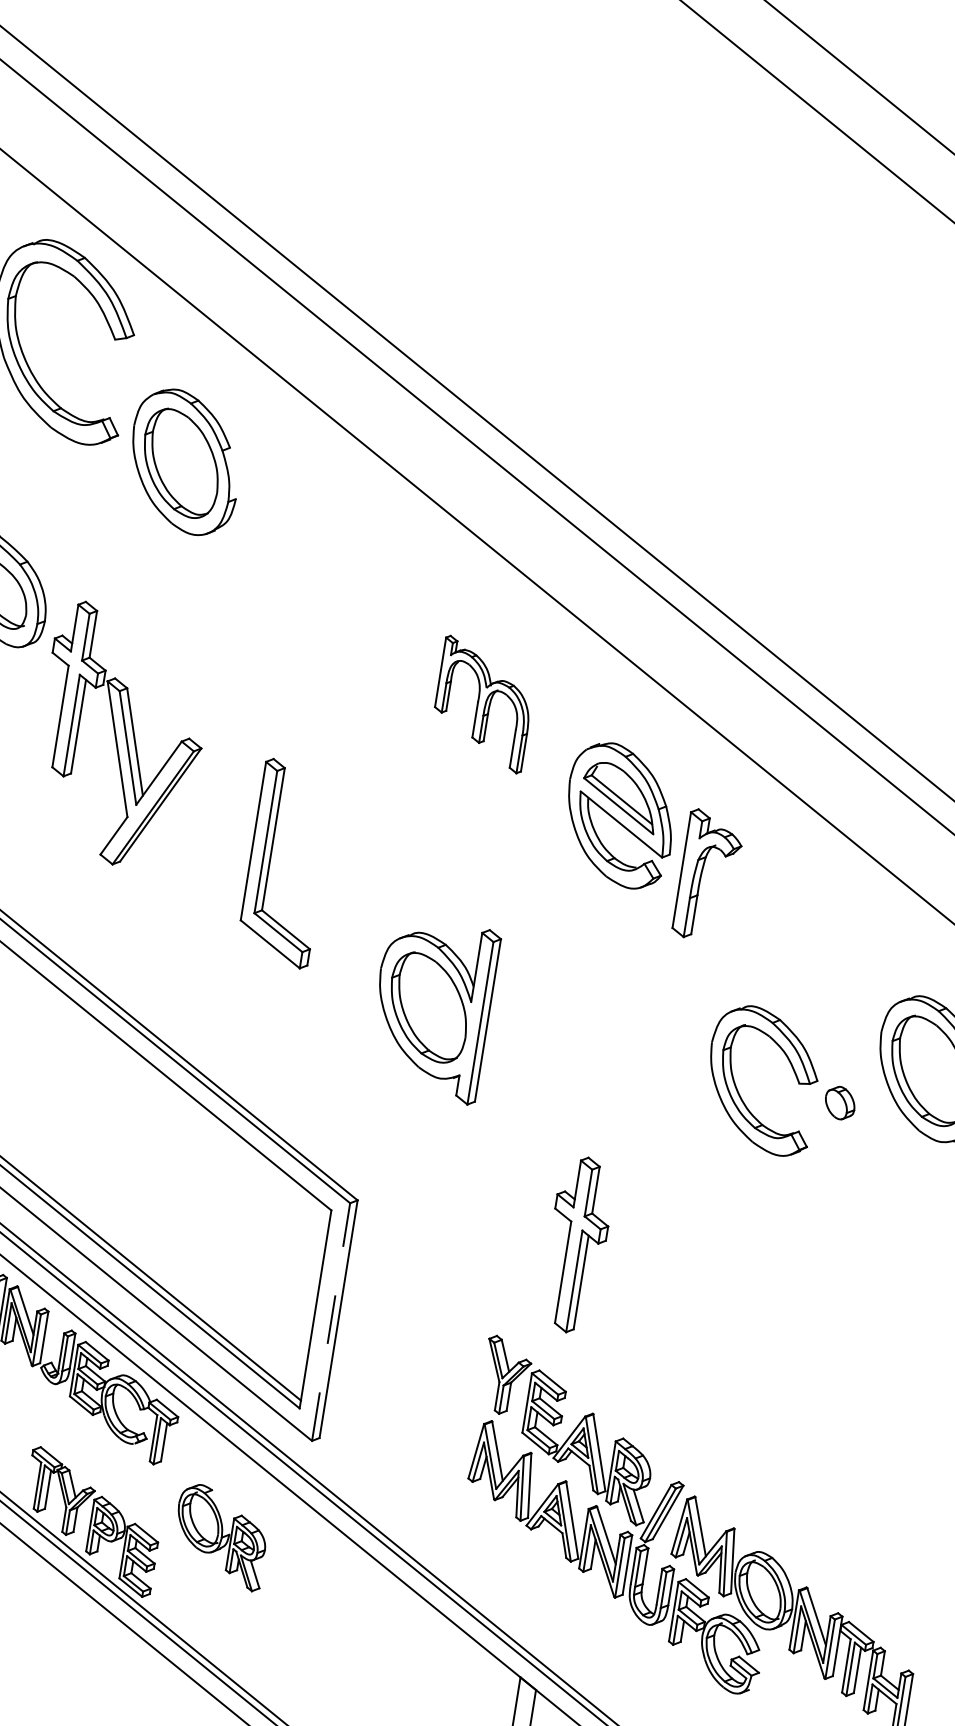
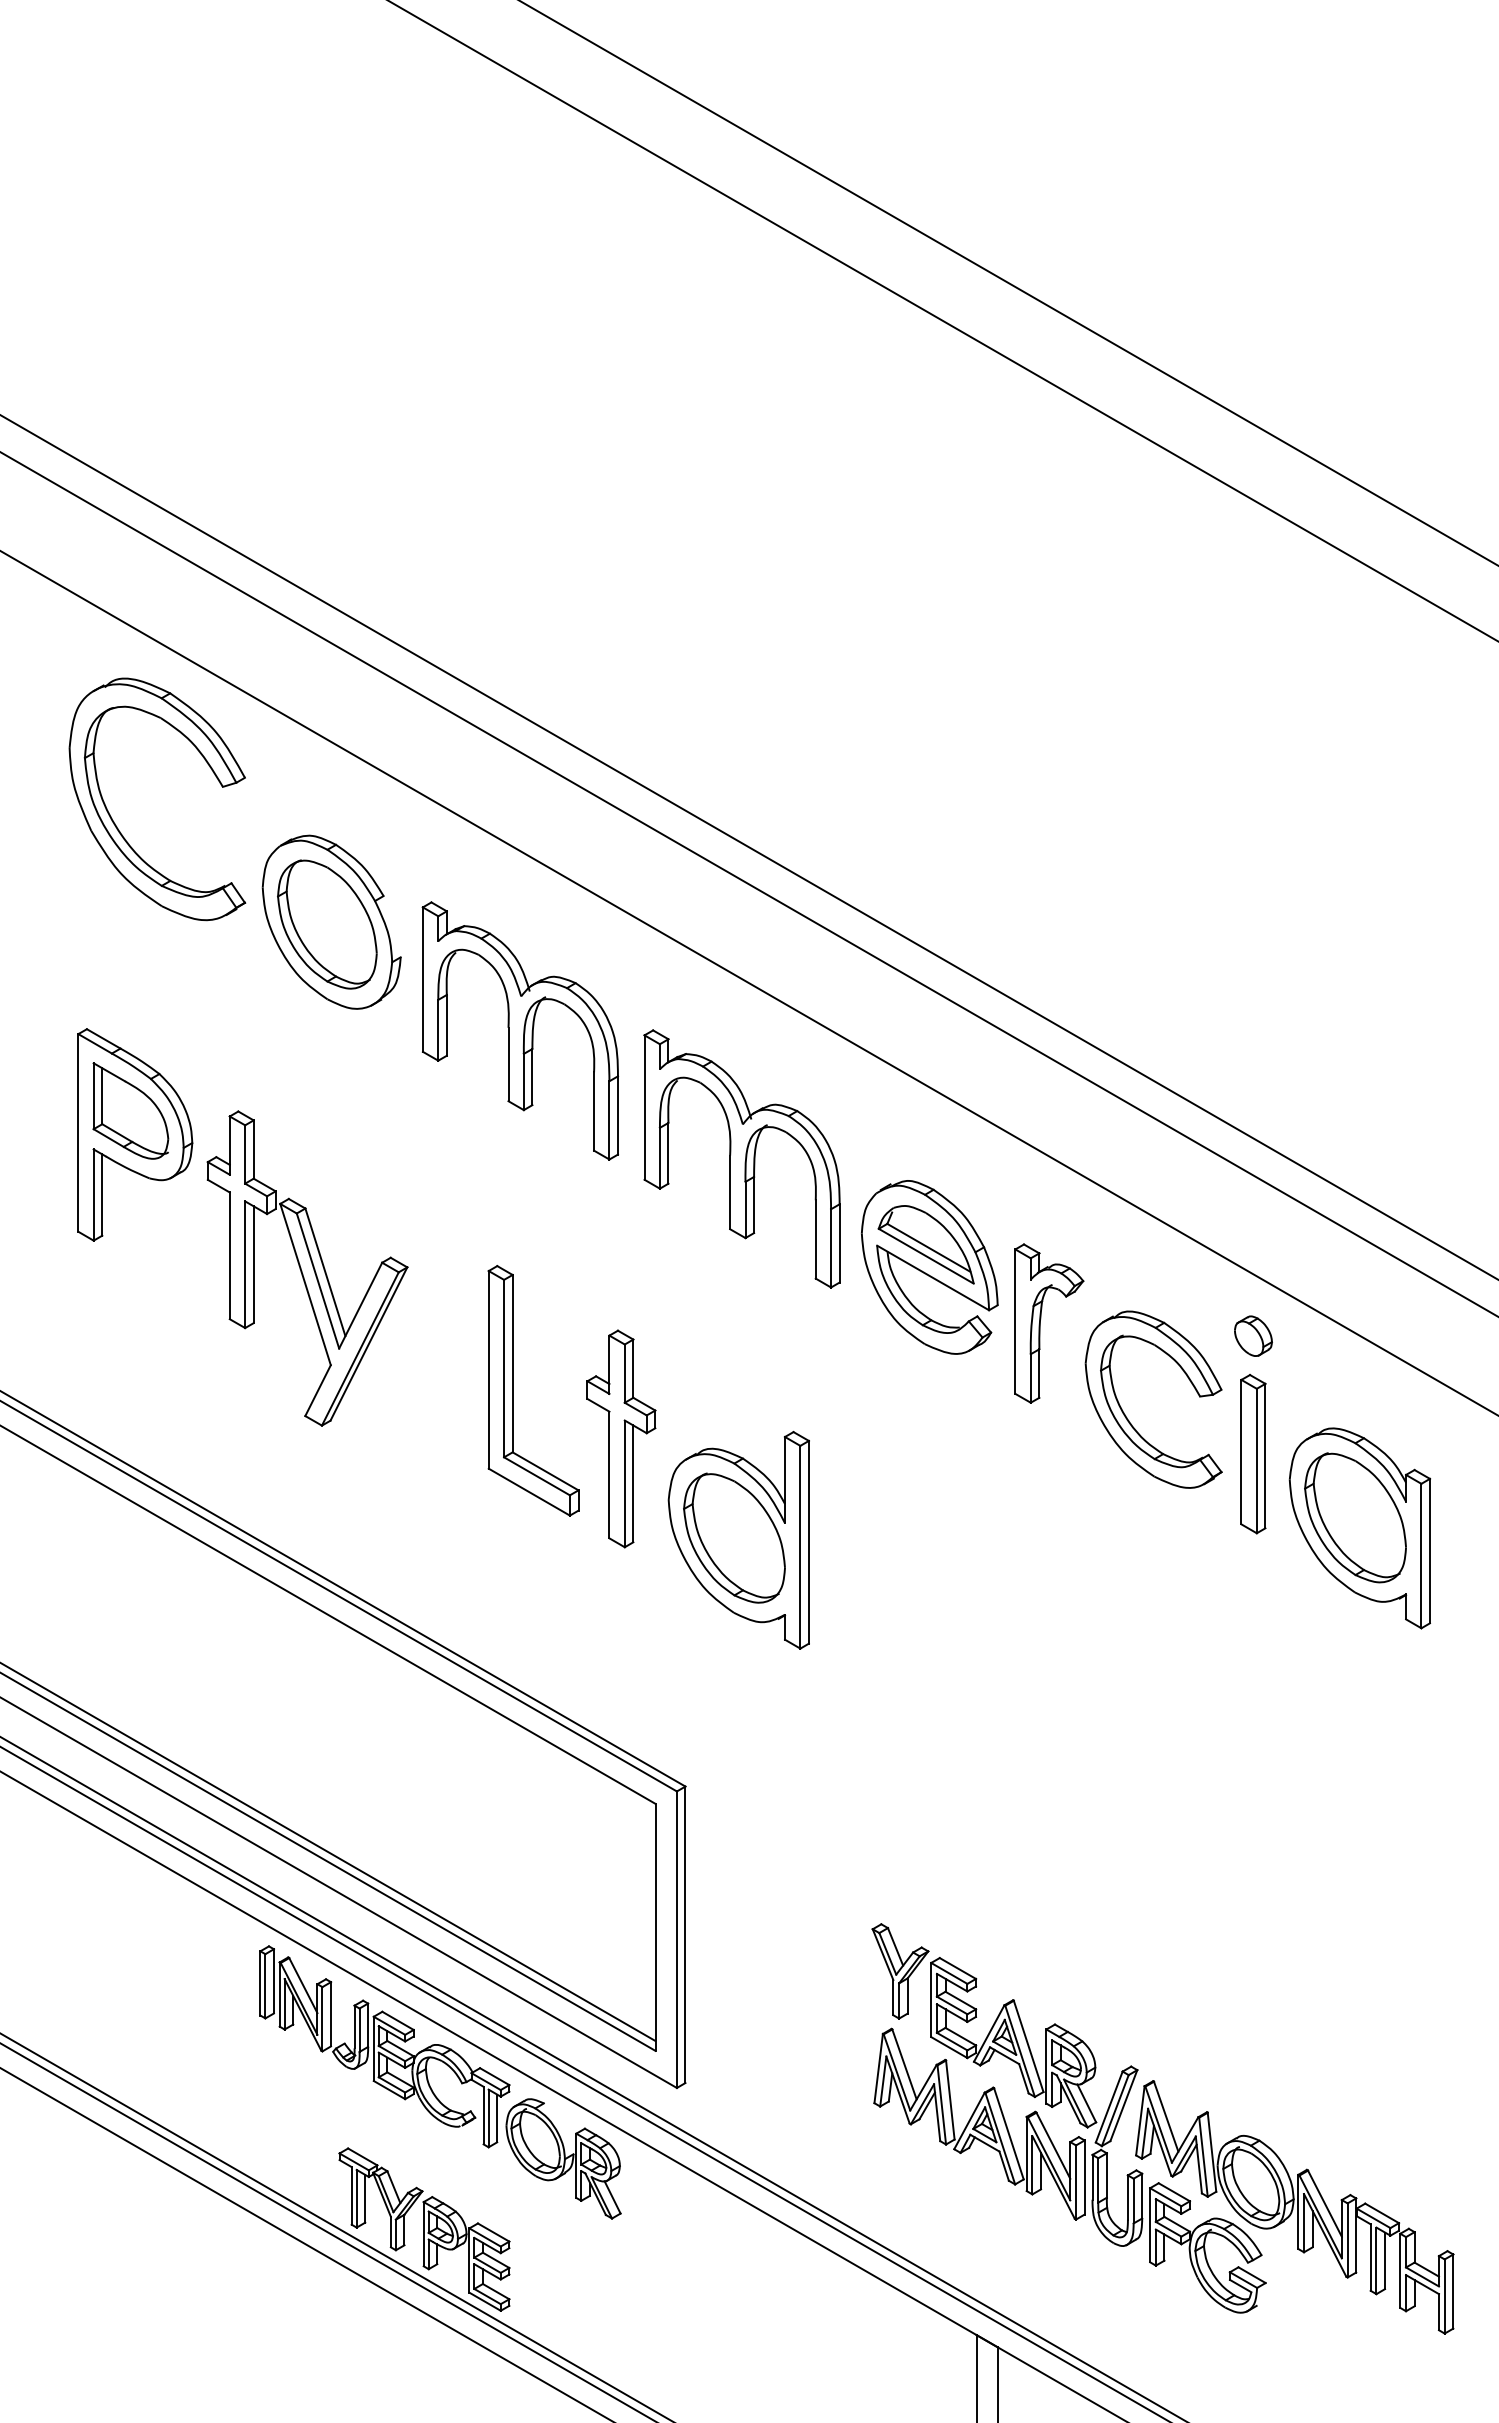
part: (321, 573) -> (519, 1030), added
part: (483, 704) -> (741, 1158), size x1.67
part: (855, 1007) -> (1253, 1454), added
part: (738, 1091) -> (1127, 1417), moved
part: (840, 1102) -> (1253, 1335), moved
part: (577, 1244) -> (621, 1438), moved
line: (330, 1321) -> (676, 1939), dashed -> solid
part: (220, 1536) -> (563, 2158), moved

